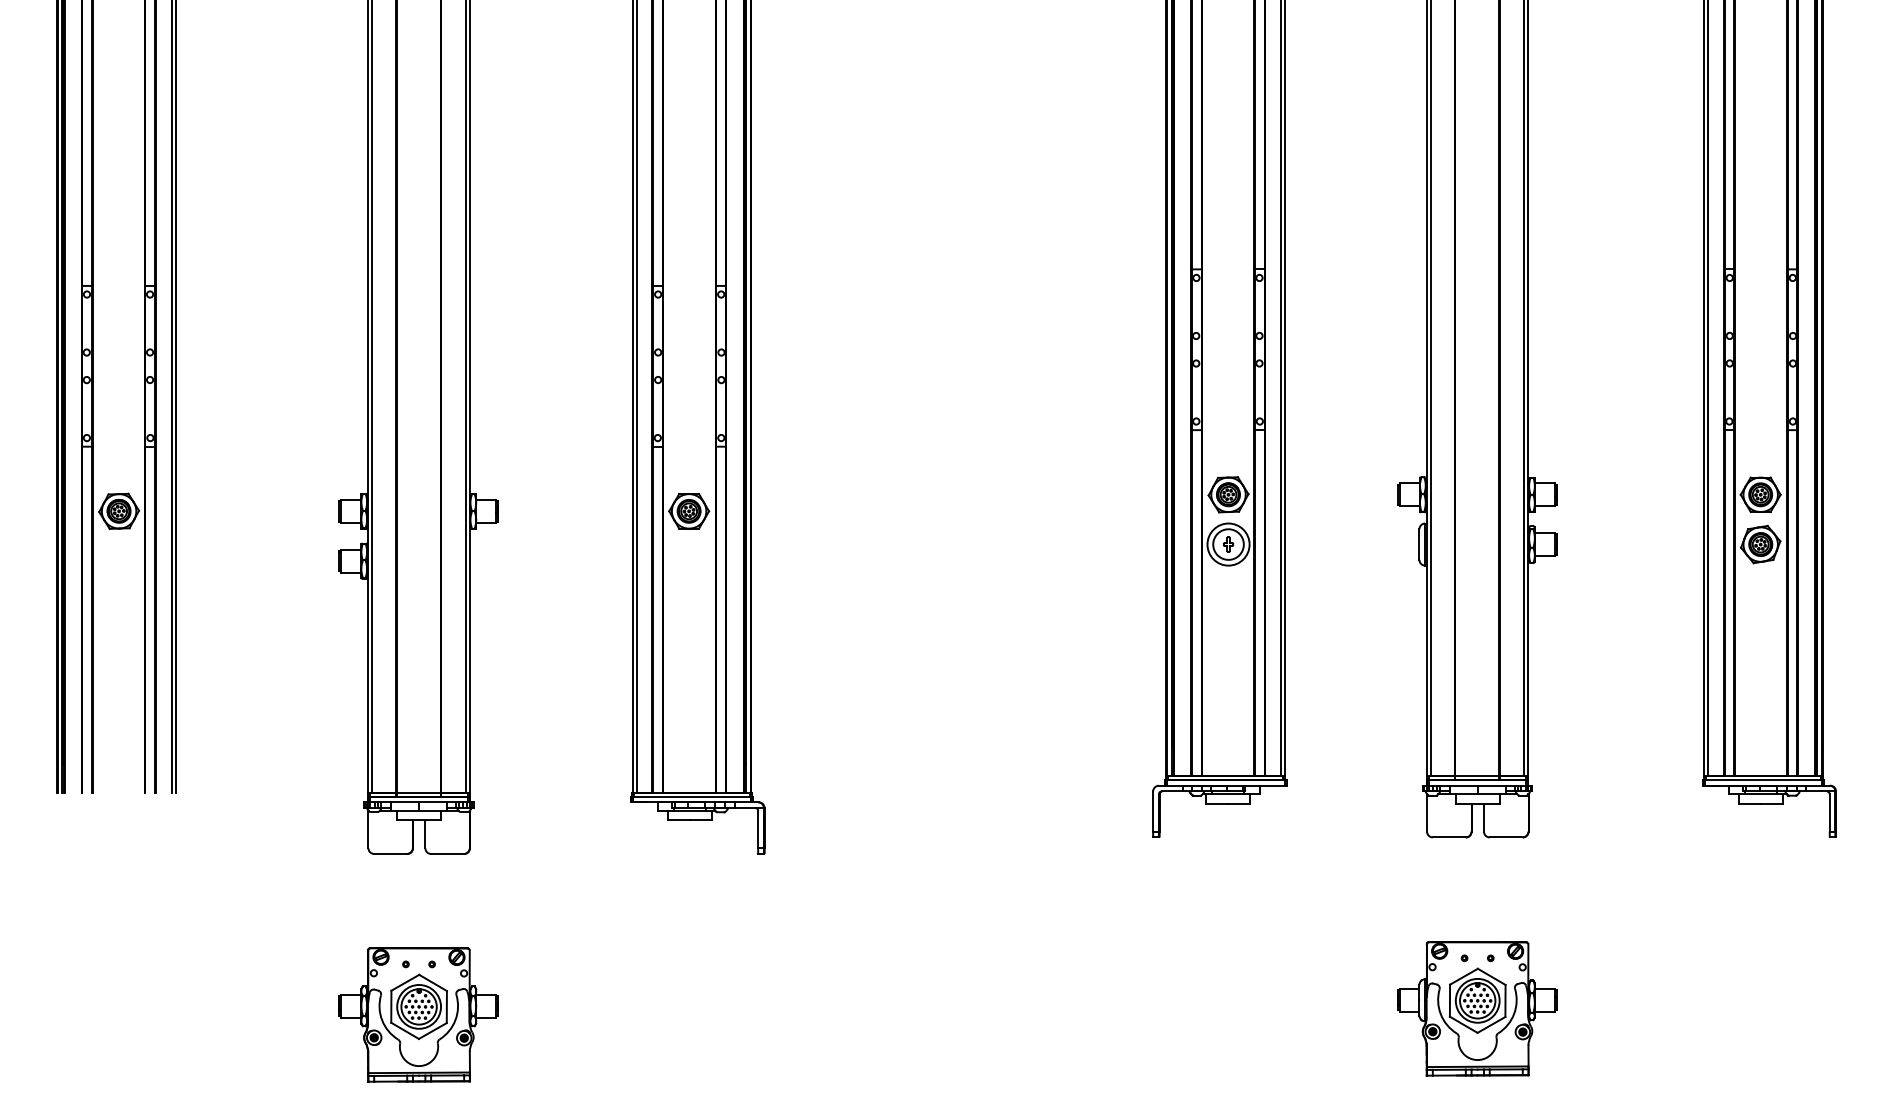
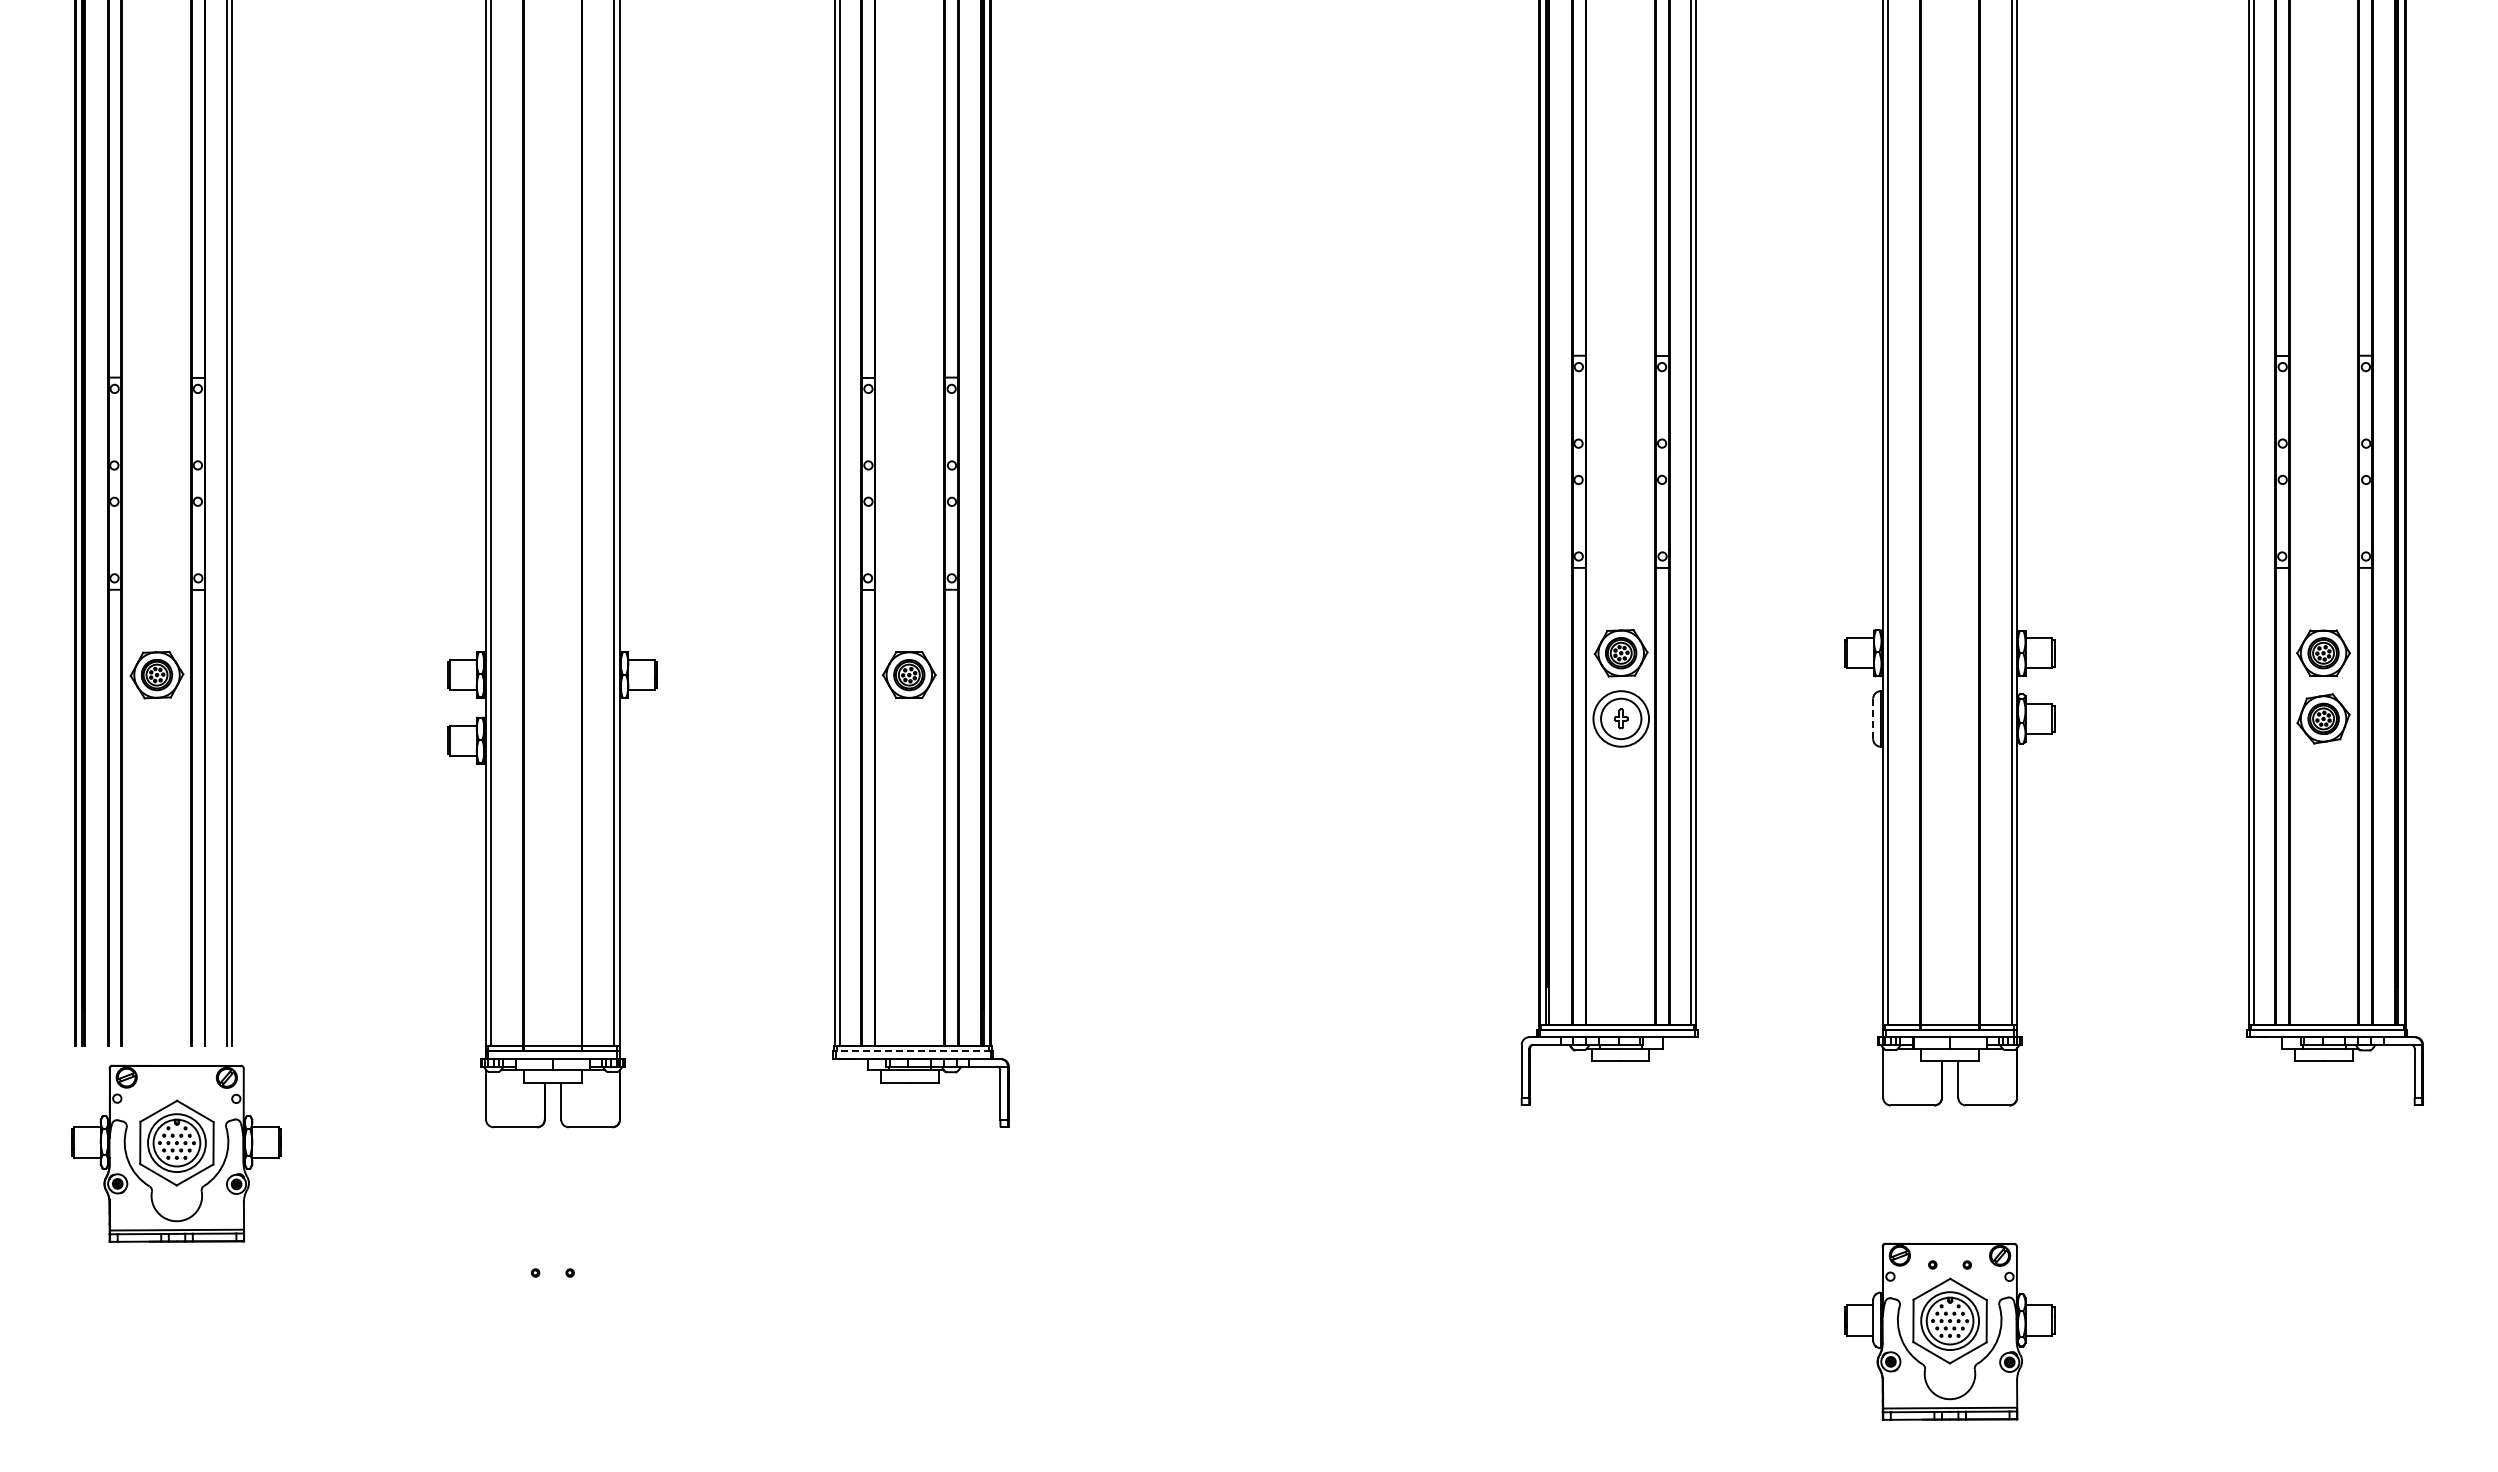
line: (1419, 544) -> (1873, 719), solid -> dashed
line: (692, 796) -> (913, 1051), solid -> dashed
part: (418, 1014) -> (176, 1153), moved

